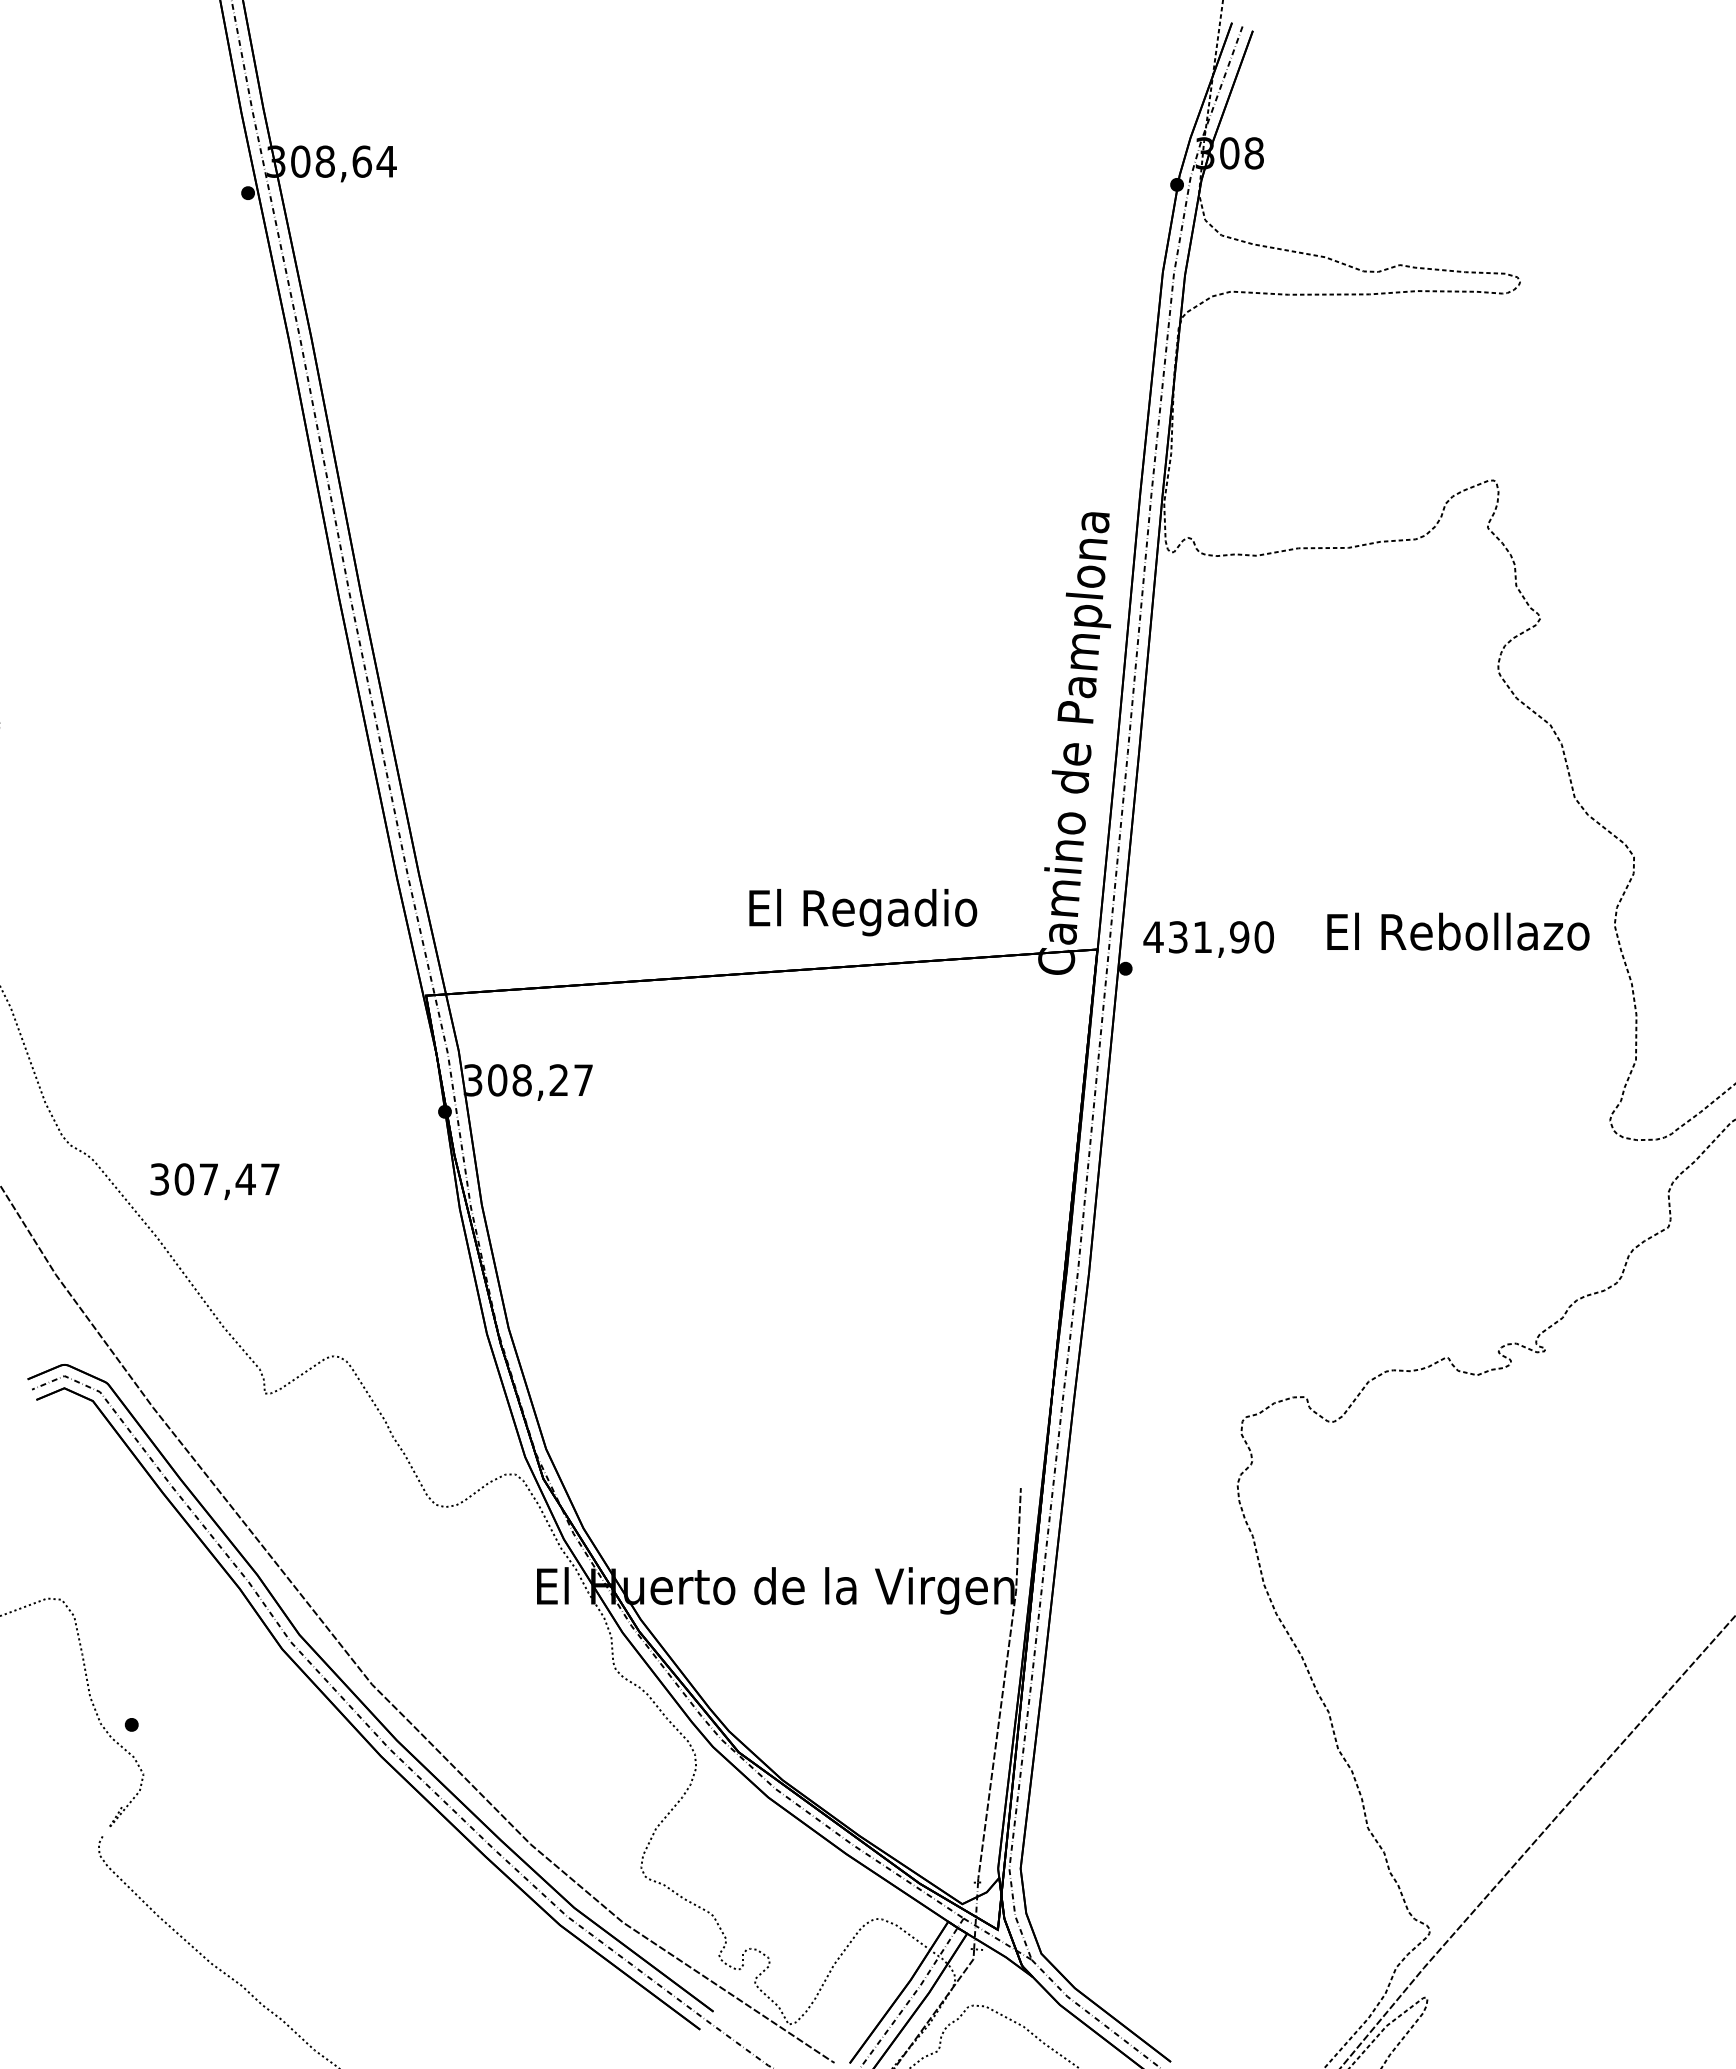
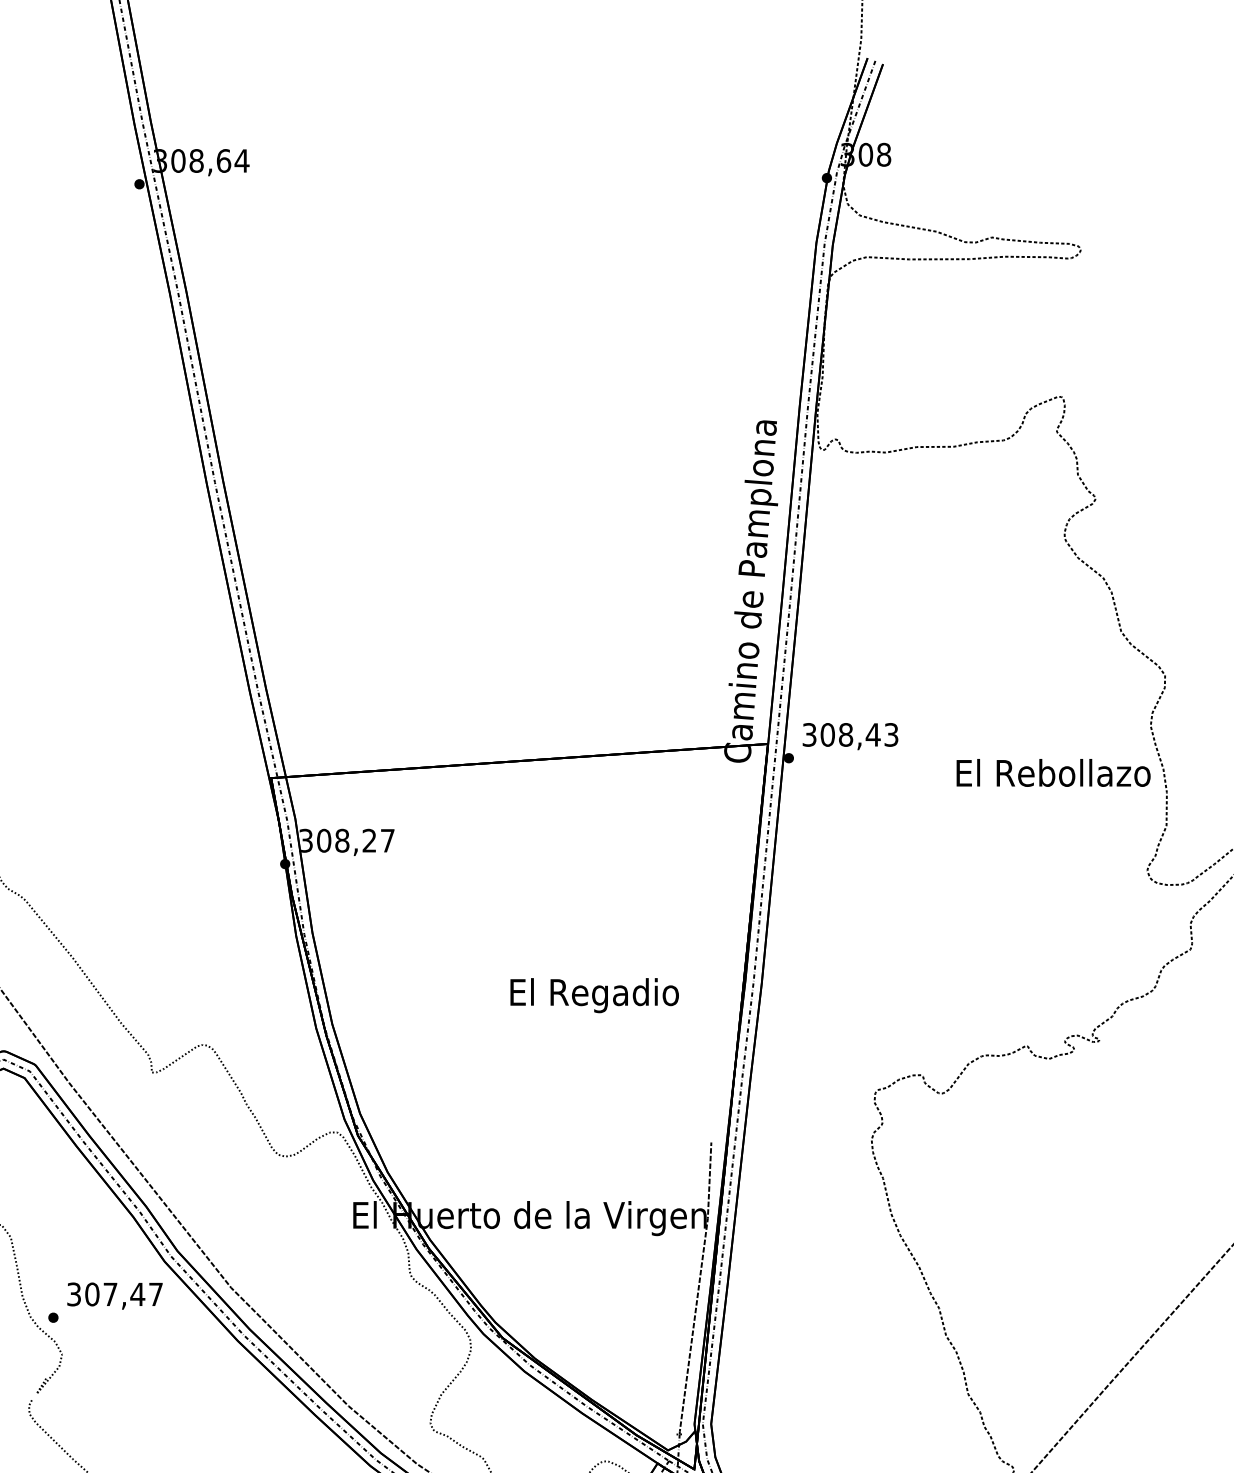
text: (863, 912) -> (594, 995), moved
text: (1458, 931) -> (1053, 772), moved
text: (1208, 937) -> (850, 735), 431,90 -> 308,43
text: (214, 1181) -> (114, 1295), moved

